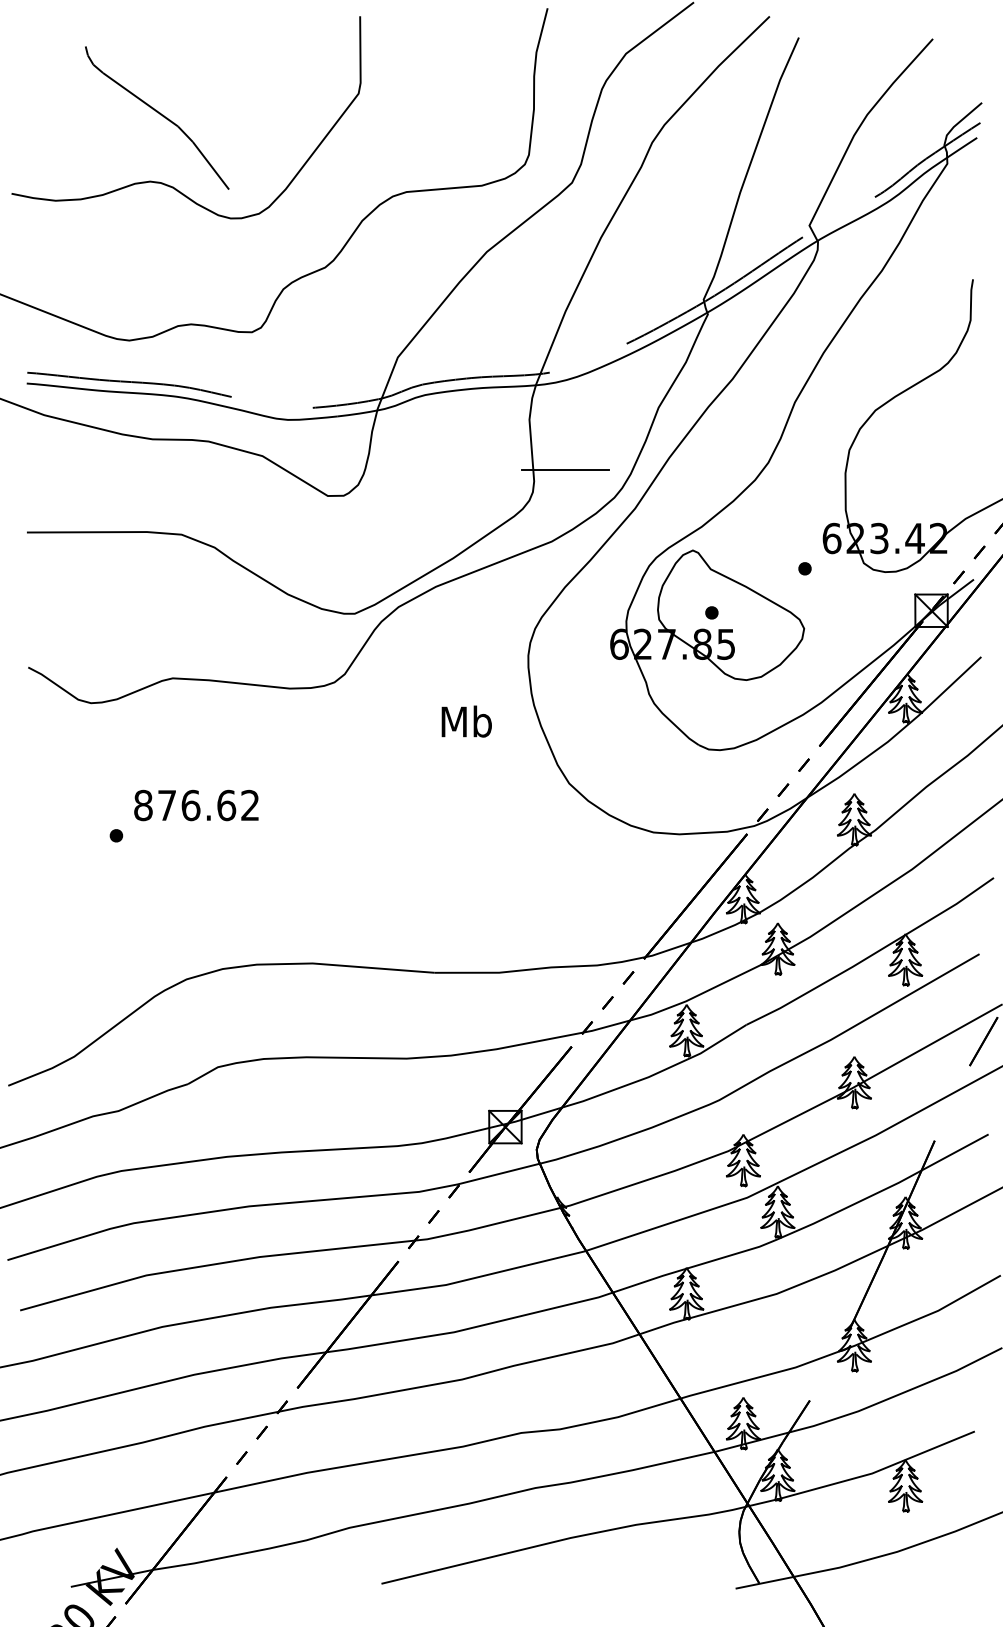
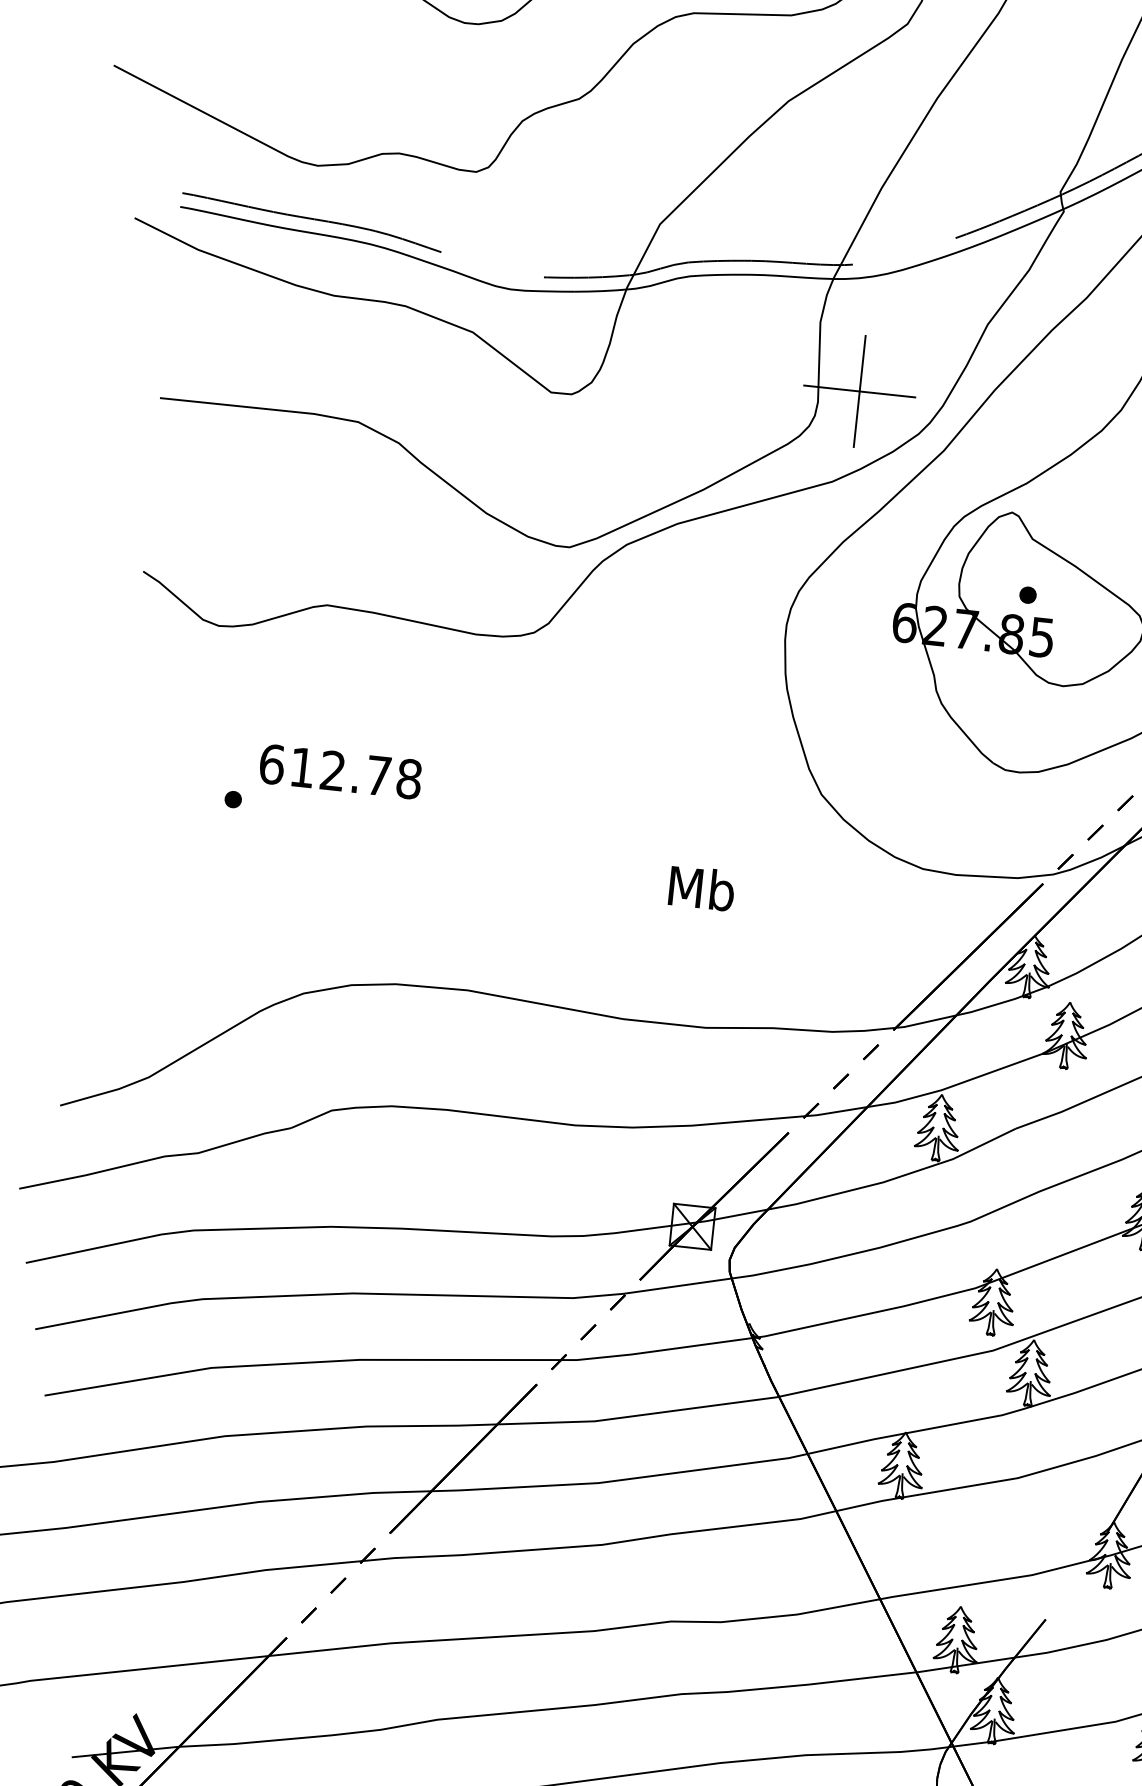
line: (565, 469) -> (859, 391), added
text: (466, 721) -> (701, 888), moved
text: (196, 805) -> (340, 771), 876.62 -> 612.78

